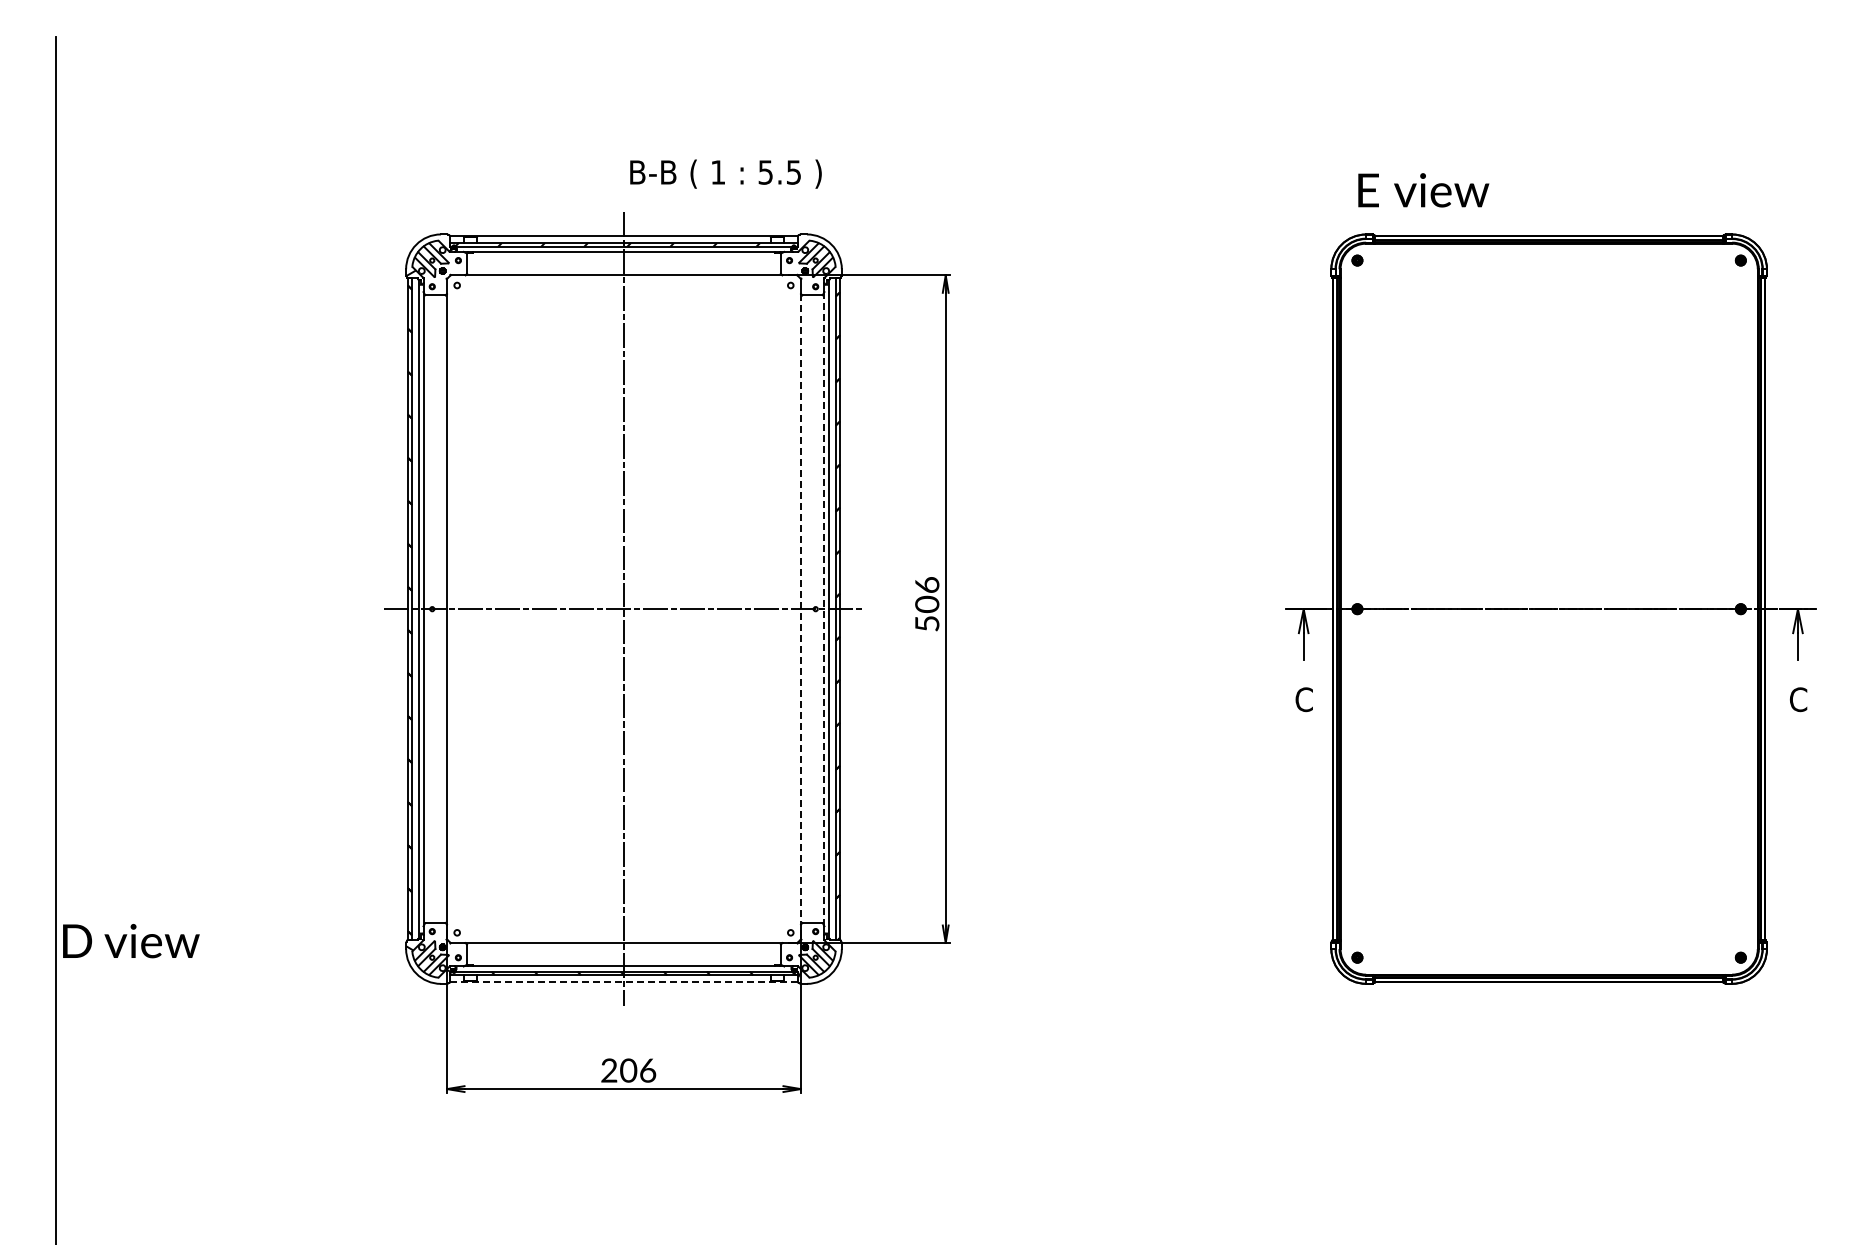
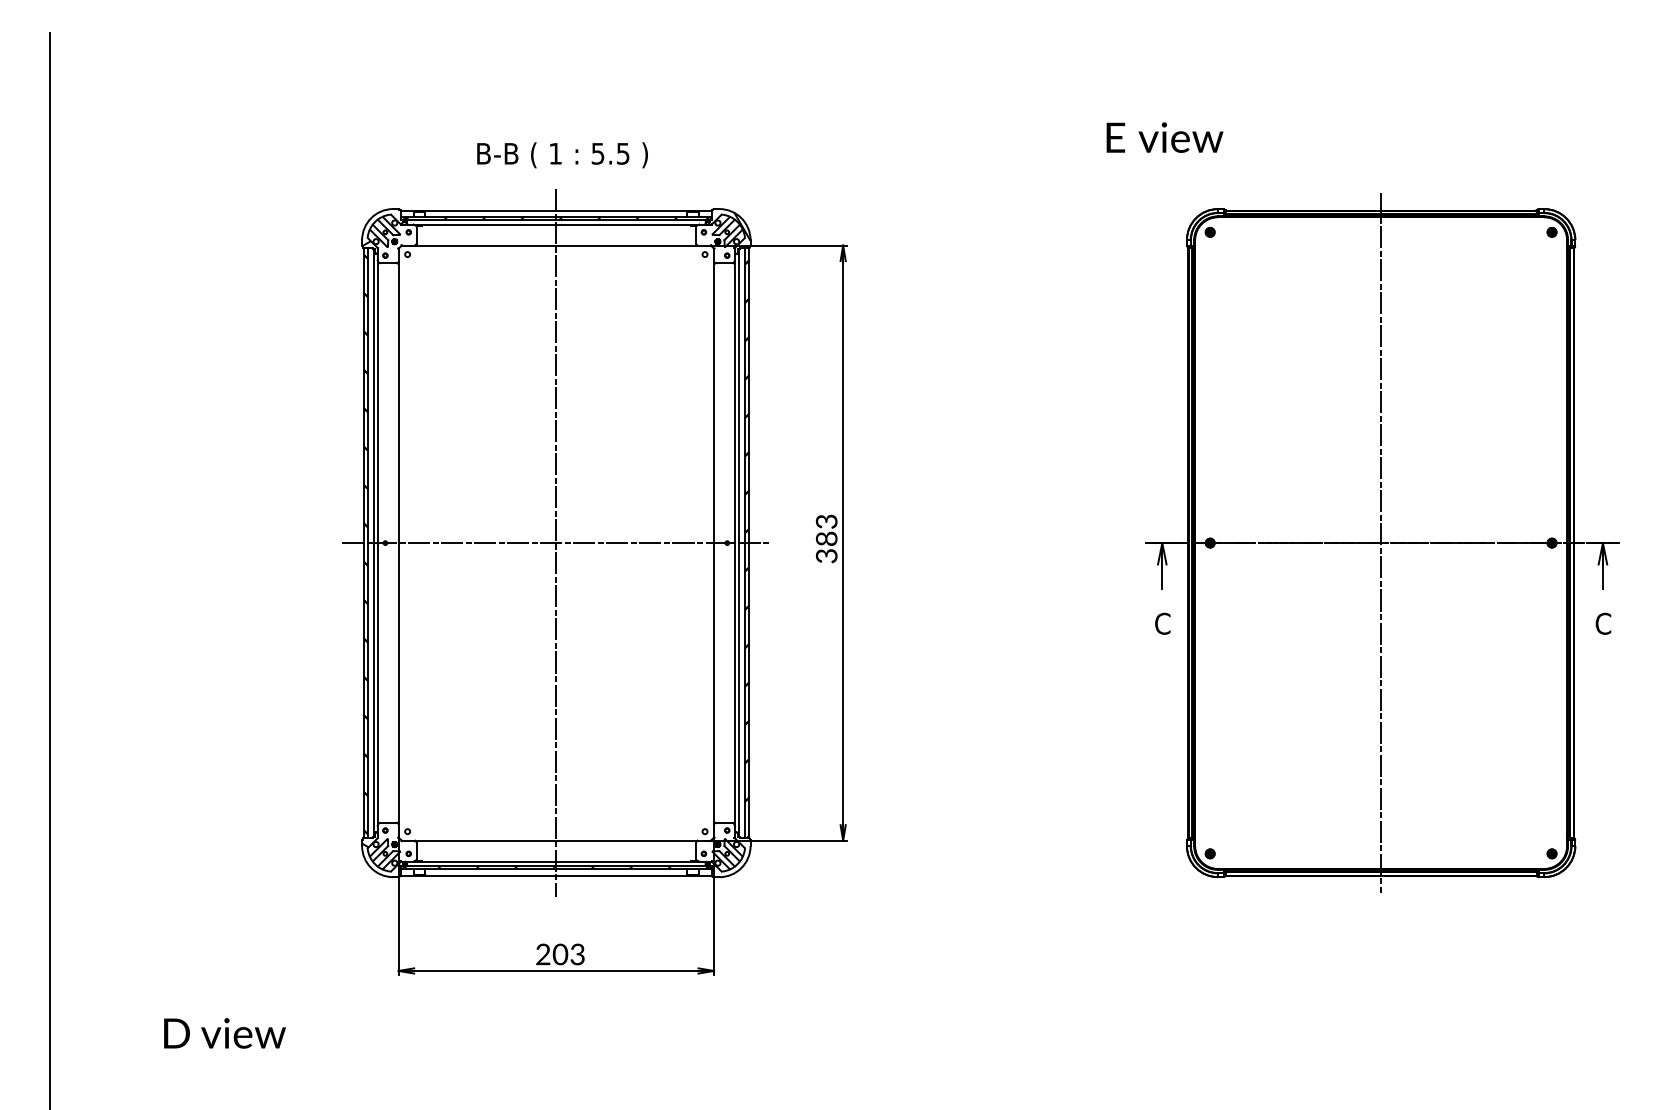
text: (725, 173) -> (562, 154), moved
text: (1423, 190) -> (1164, 137), moved
hatch: (817, 254) -> (728, 226), added
text: (927, 604) -> (826, 538), 506 -> 383
line: (1549, 608) -> (1381, 542), added
line: (800, 609) -> (713, 543), dashed -> solid
line: (824, 609) -> (735, 543), dashed -> solid
text: (131, 941) -> (225, 1033), moved
line: (624, 982) -> (556, 875), dashed -> solid
text: (648, 1070) -> (578, 954), 206 -> 203

